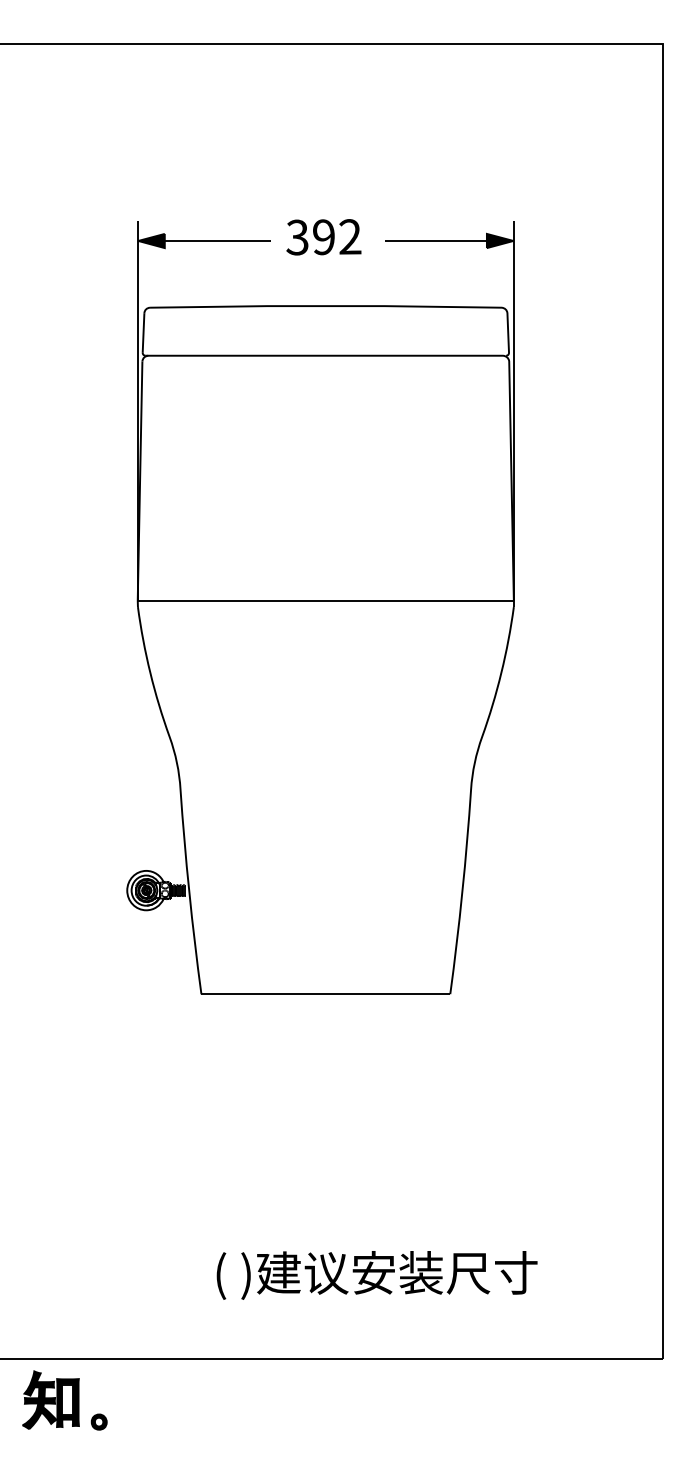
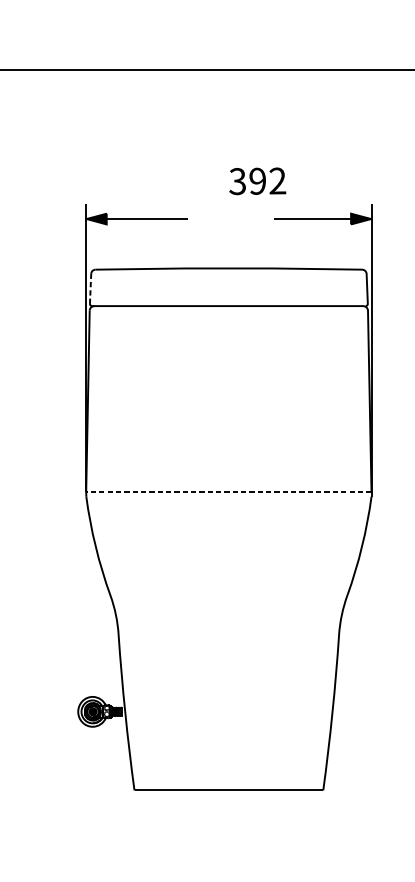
text: (323, 237) -> (257, 181), moved
line: (143, 333) -> (90, 289), solid -> dashed
line: (325, 600) -> (228, 491), solid -> dashed

